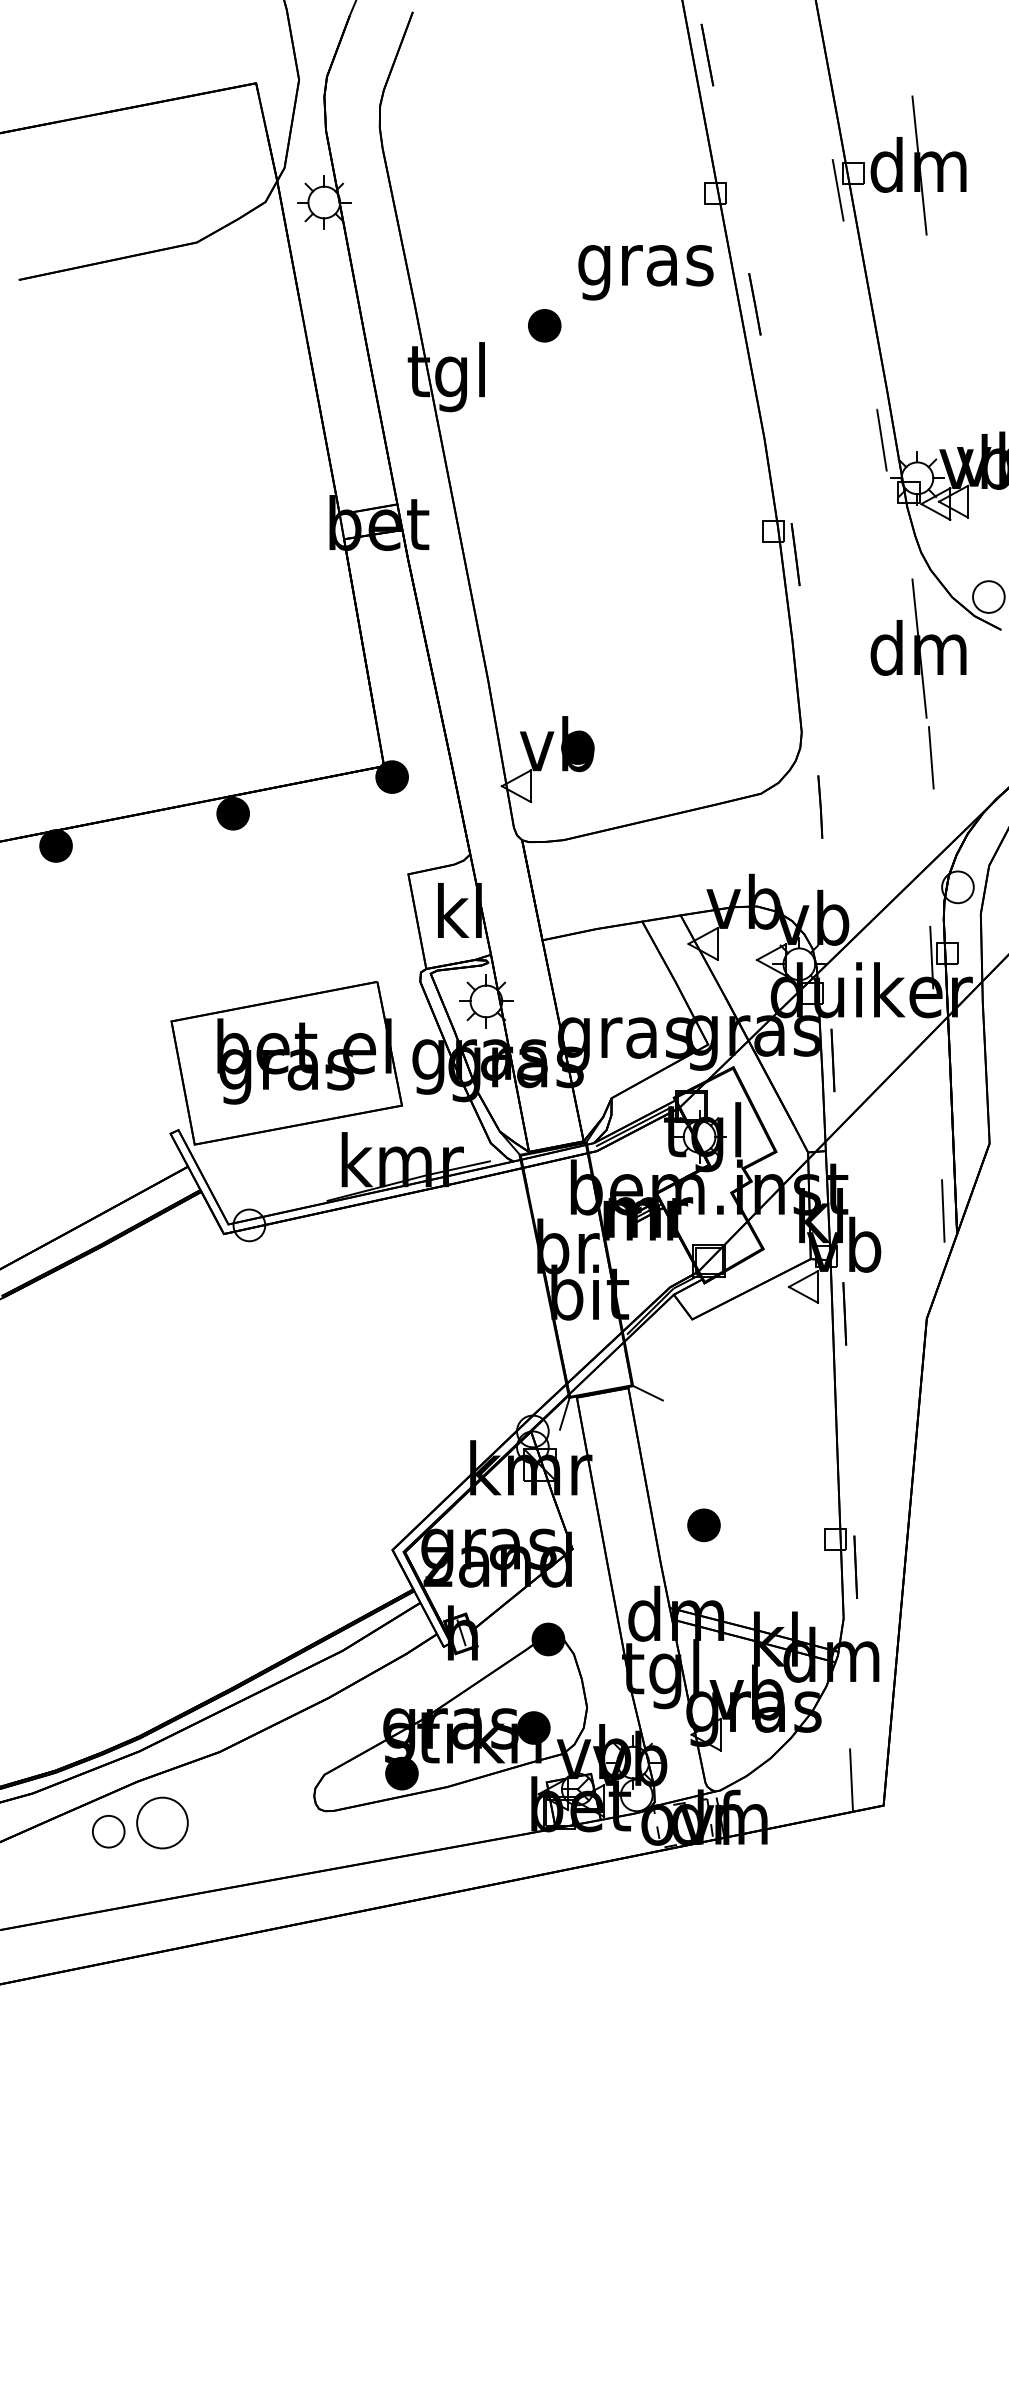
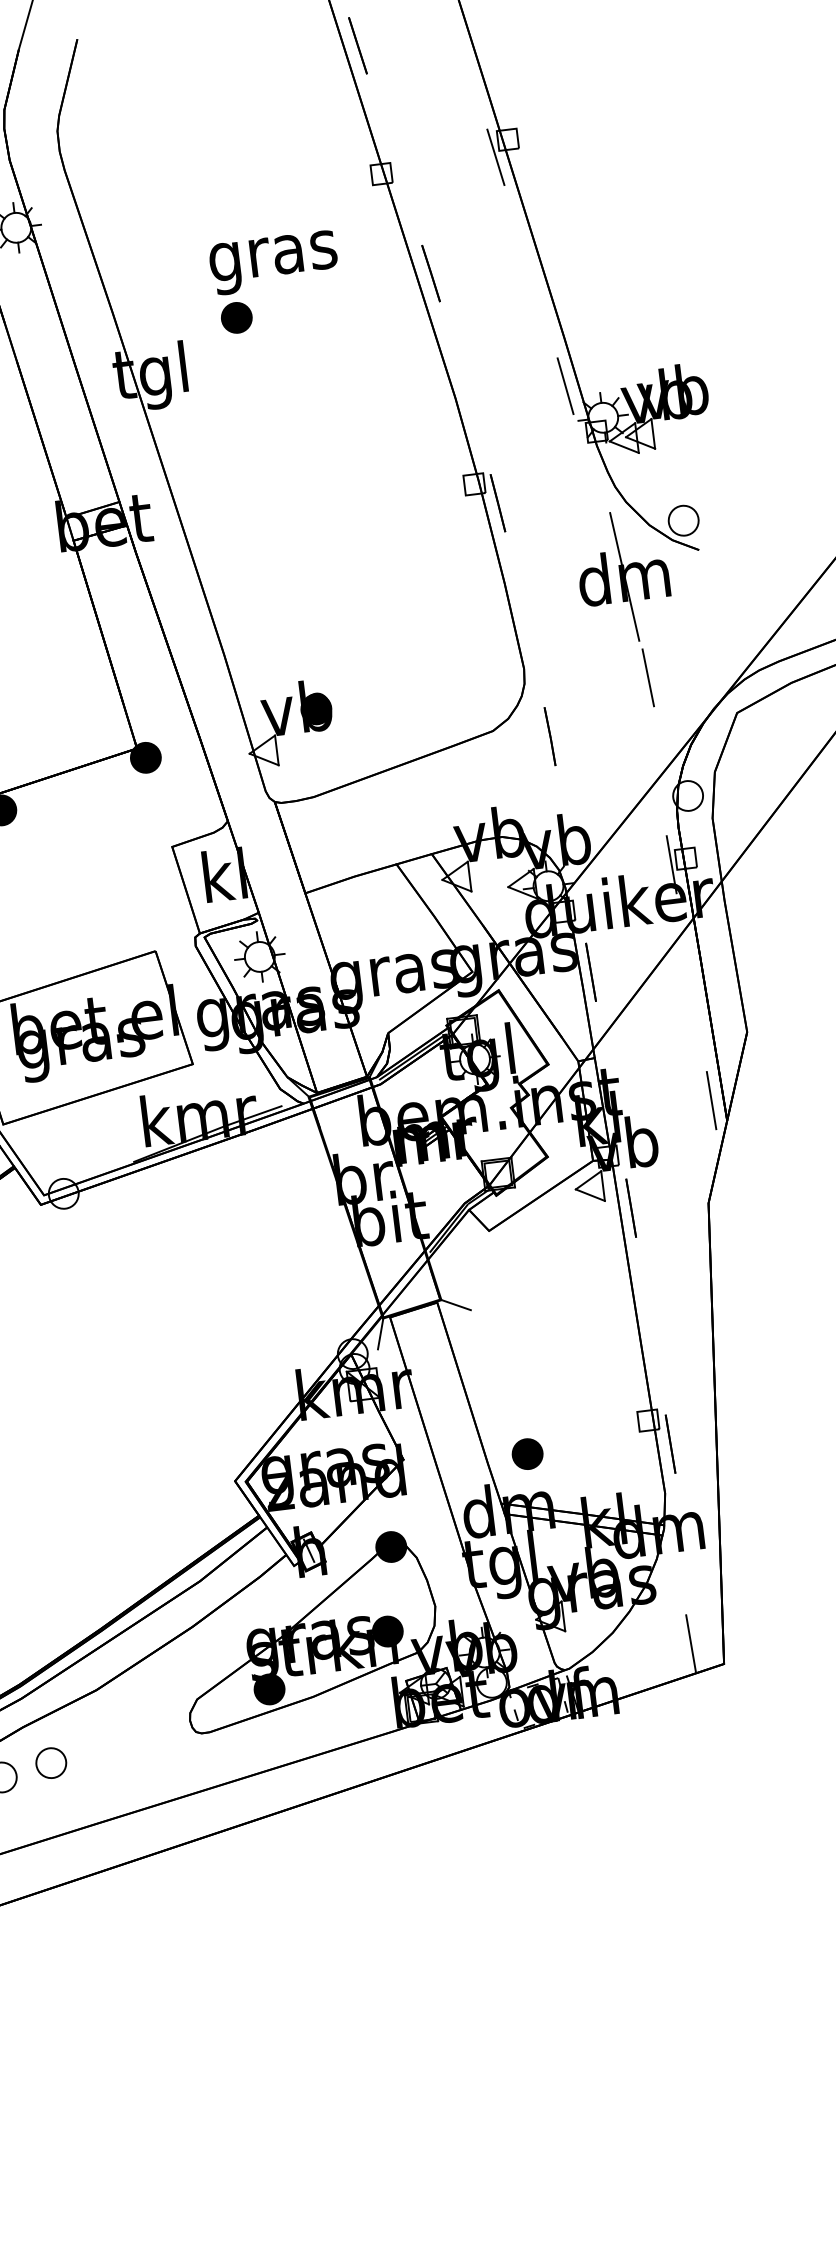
part: (918, 165) -> (568, 124), removed
text: (645, 272) -> (273, 262), moved
part: (703, 1525) -> (527, 1454), moved
part: (162, 1822) -> (51, 1762), size x0.62

